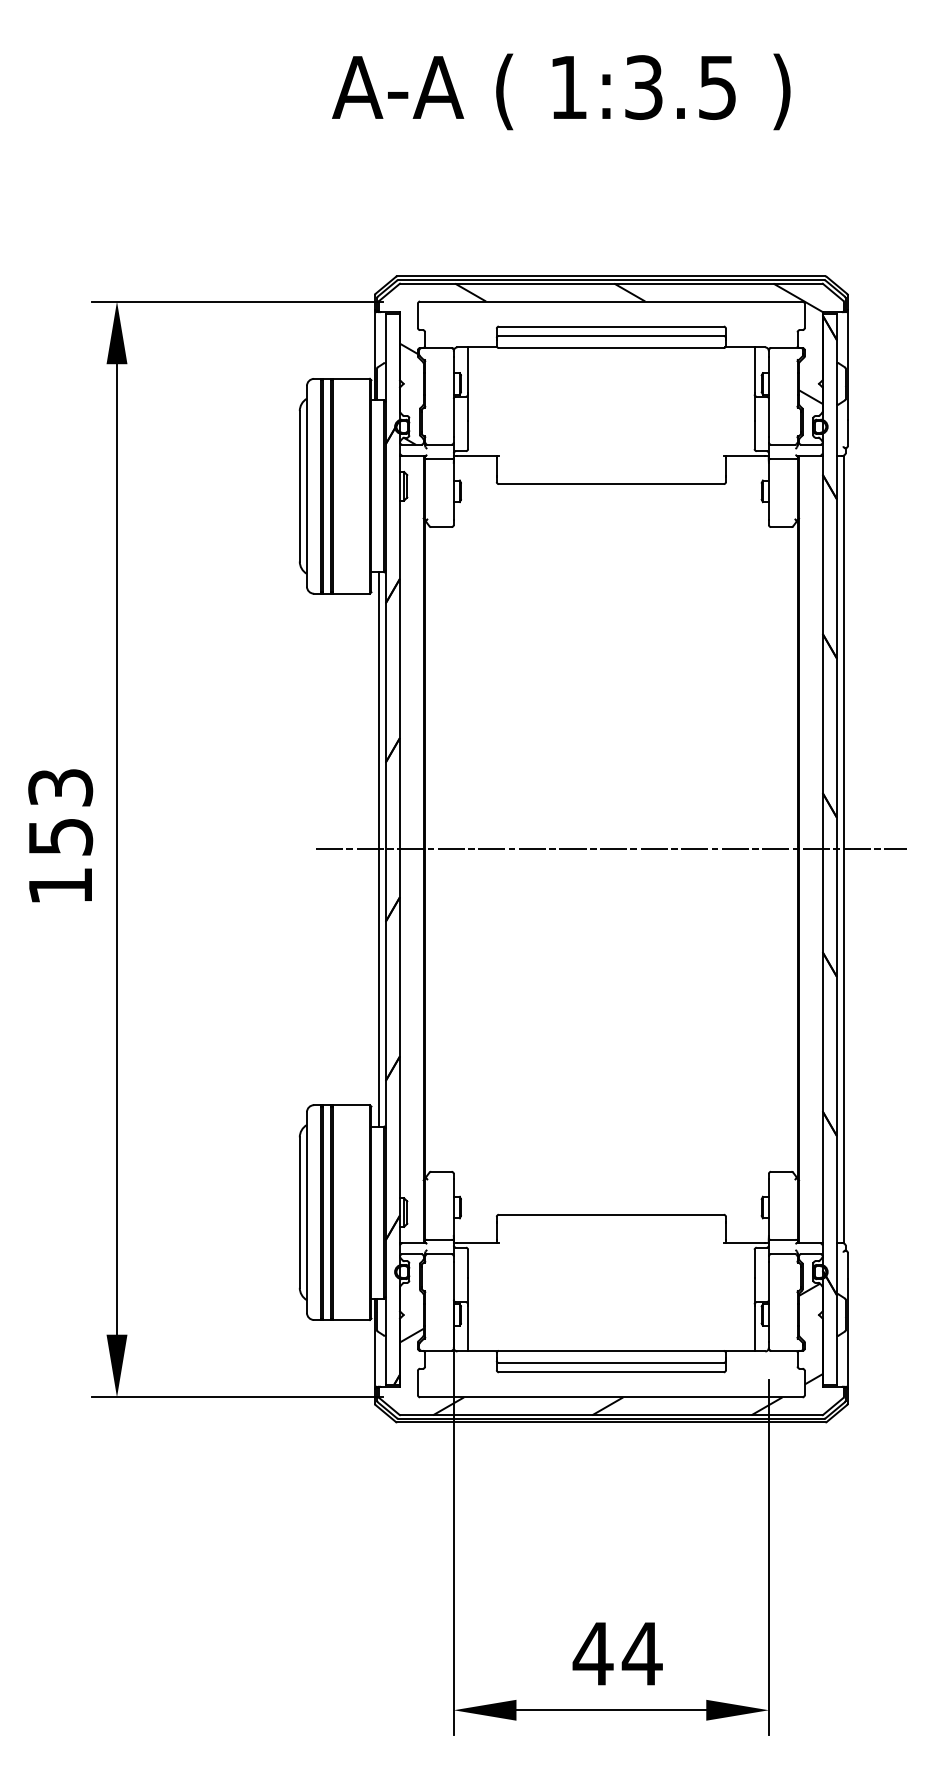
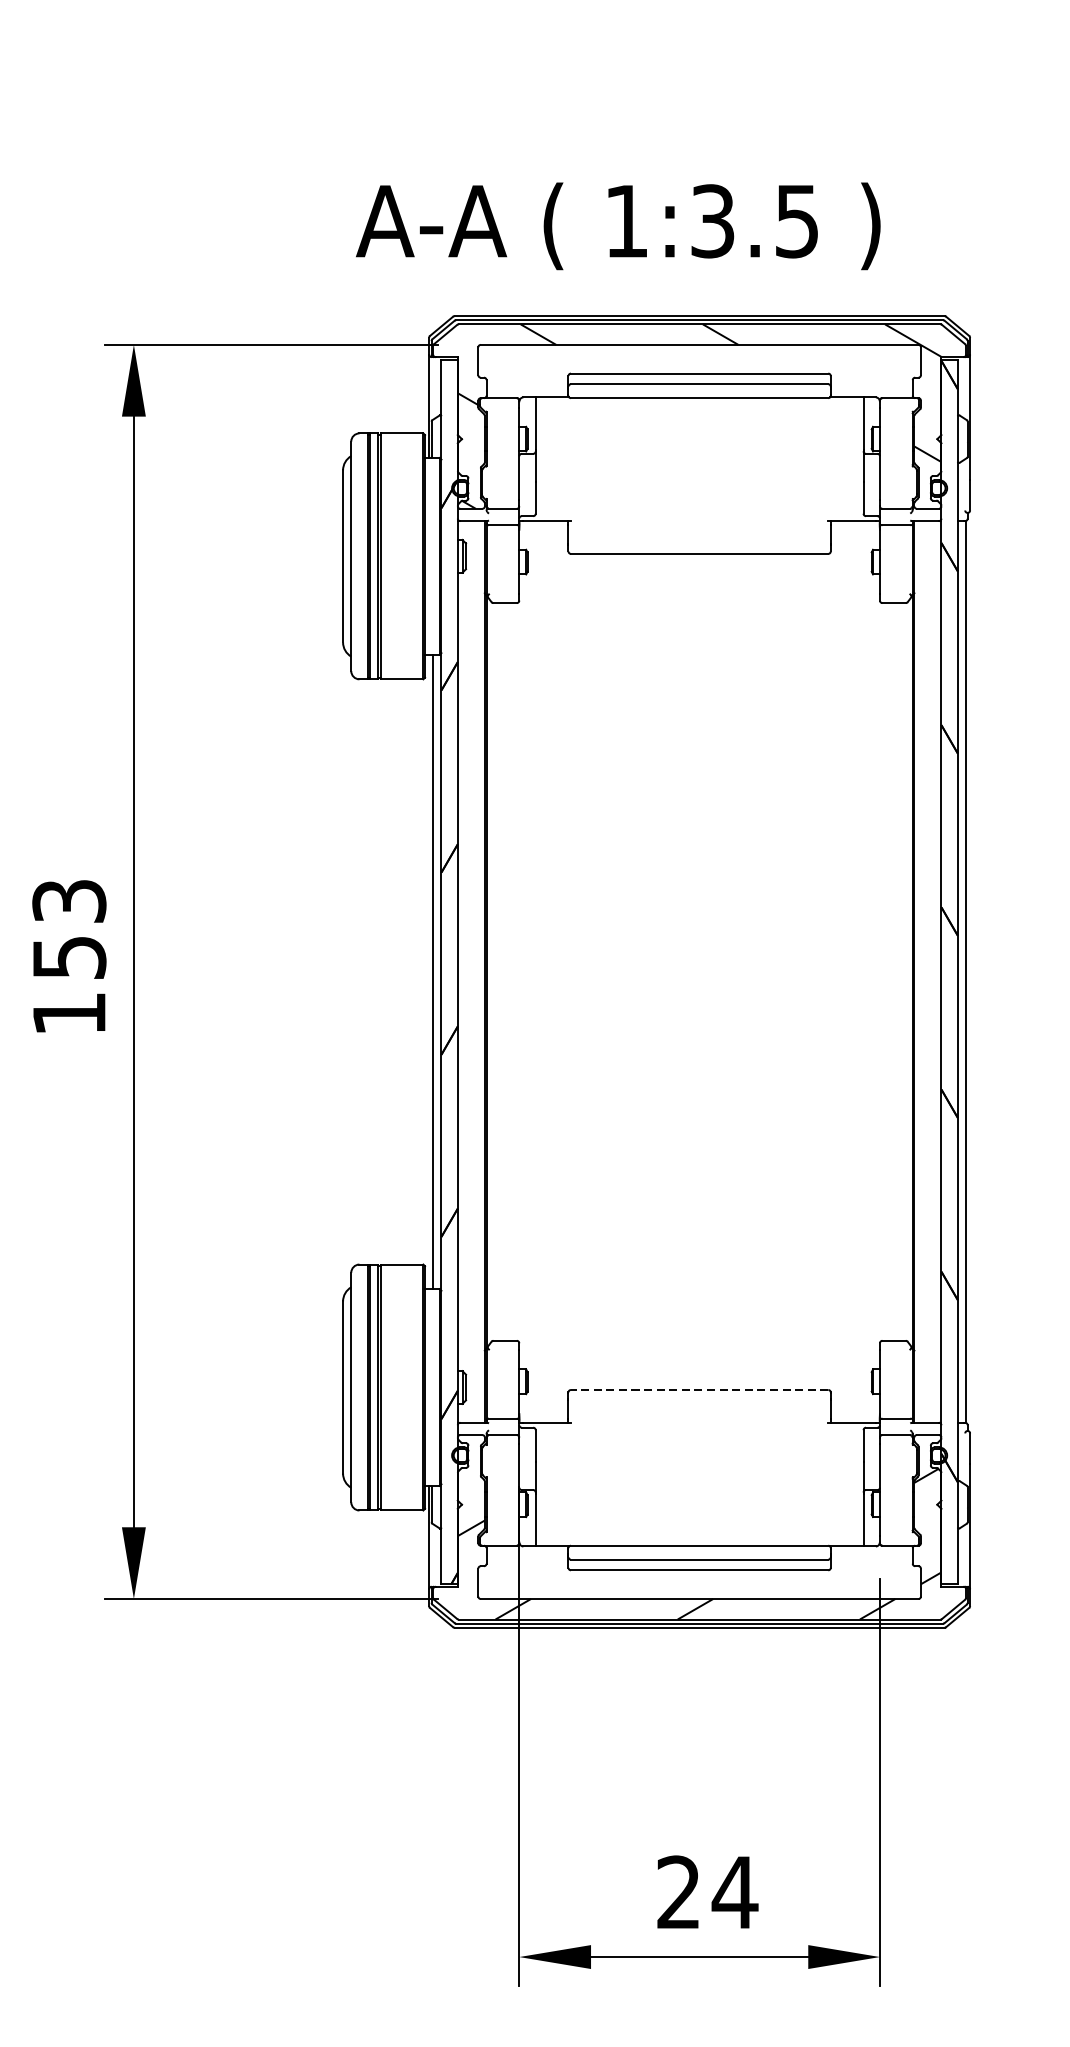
text: (561, 91) -> (618, 225), moved
line: (610, 849) -> (698, 972), removed
line: (610, 1214) -> (698, 1389), solid -> dashed
text: (592, 1653) -> (678, 1892), 44 -> 24

